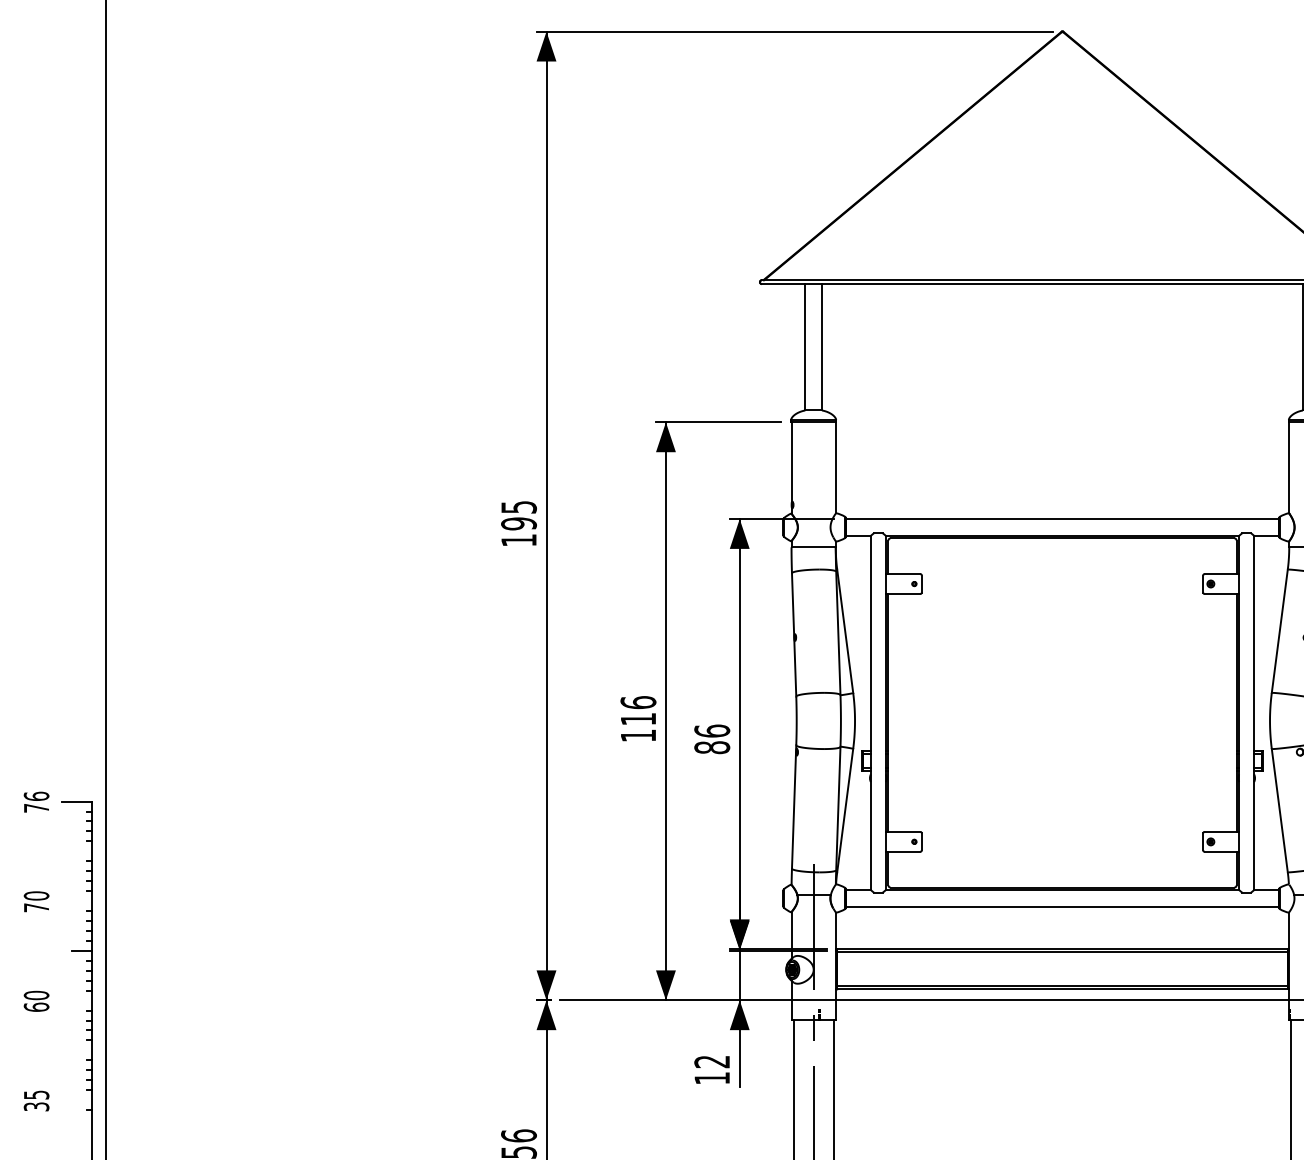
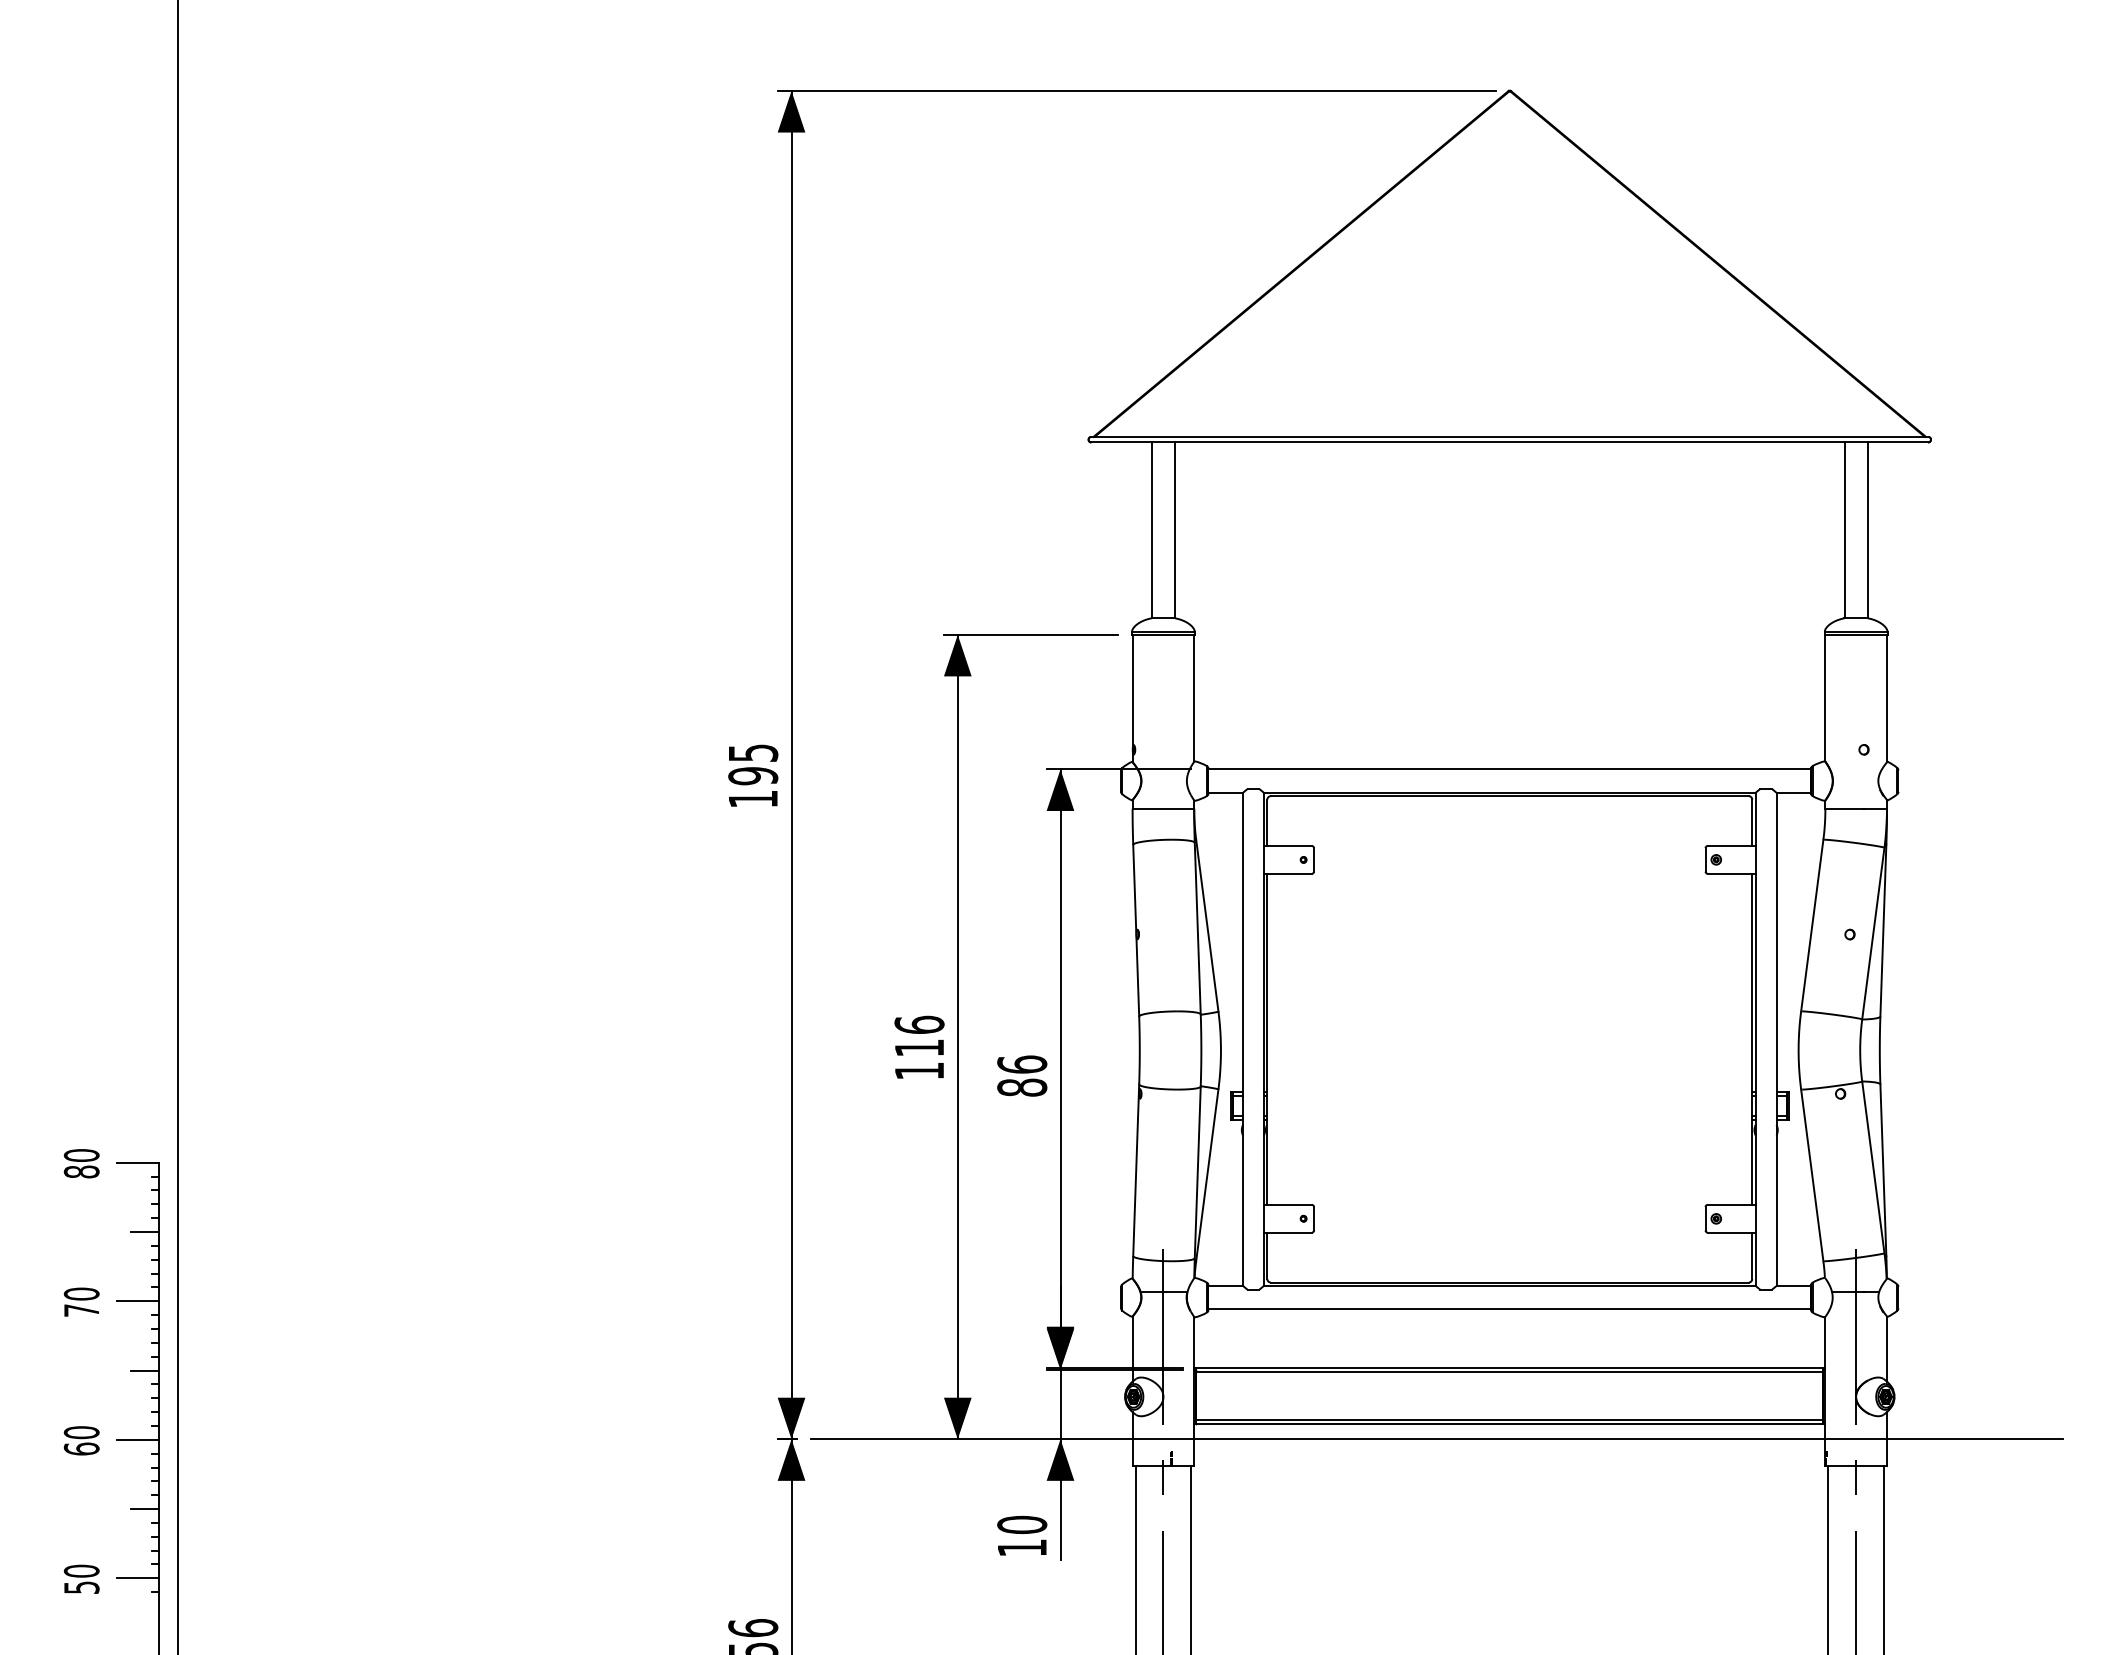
text: (36, 802) -> (81, 1163), 76 -> 80
line: (81, 851) -> (144, 1231), added
line: (76, 901) -> (137, 1301), added
line: (76, 1000) -> (137, 1439), added
line: (81, 1050) -> (144, 1509), added
text: (712, 1061) -> (1022, 1524), 12 -> 10
text: (36, 1100) -> (81, 1578), 35 -> 50
line: (76, 1100) -> (137, 1578), added

